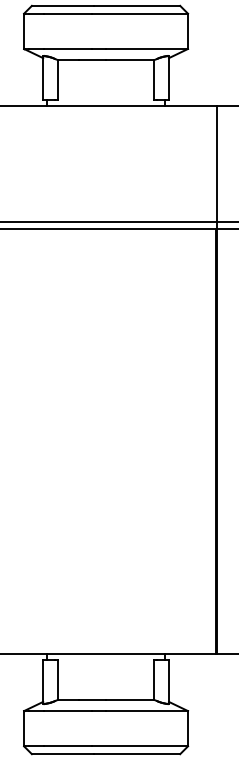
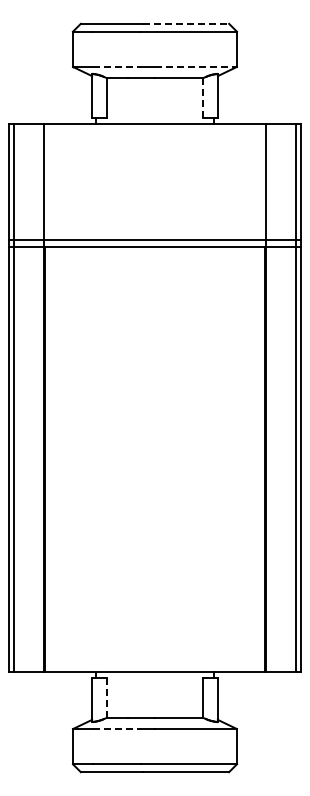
line: (137, 5) -> (186, 23), solid -> dashed
line: (68, 48) -> (117, 66), solid -> dashed
line: (146, 48) -> (195, 66), solid -> dashed
line: (154, 80) -> (203, 98), solid -> dashed
line: (57, 679) -> (106, 697), solid -> dashed
line: (68, 711) -> (117, 729), solid -> dashed

